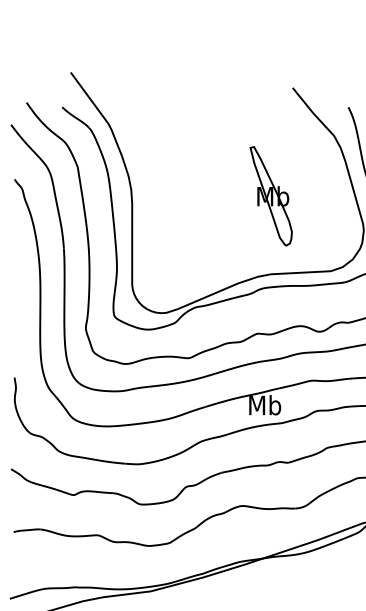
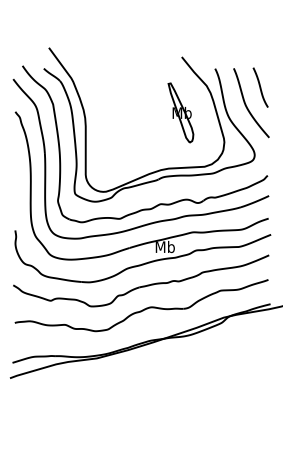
part: (270, 195) -> (180, 112), moved

